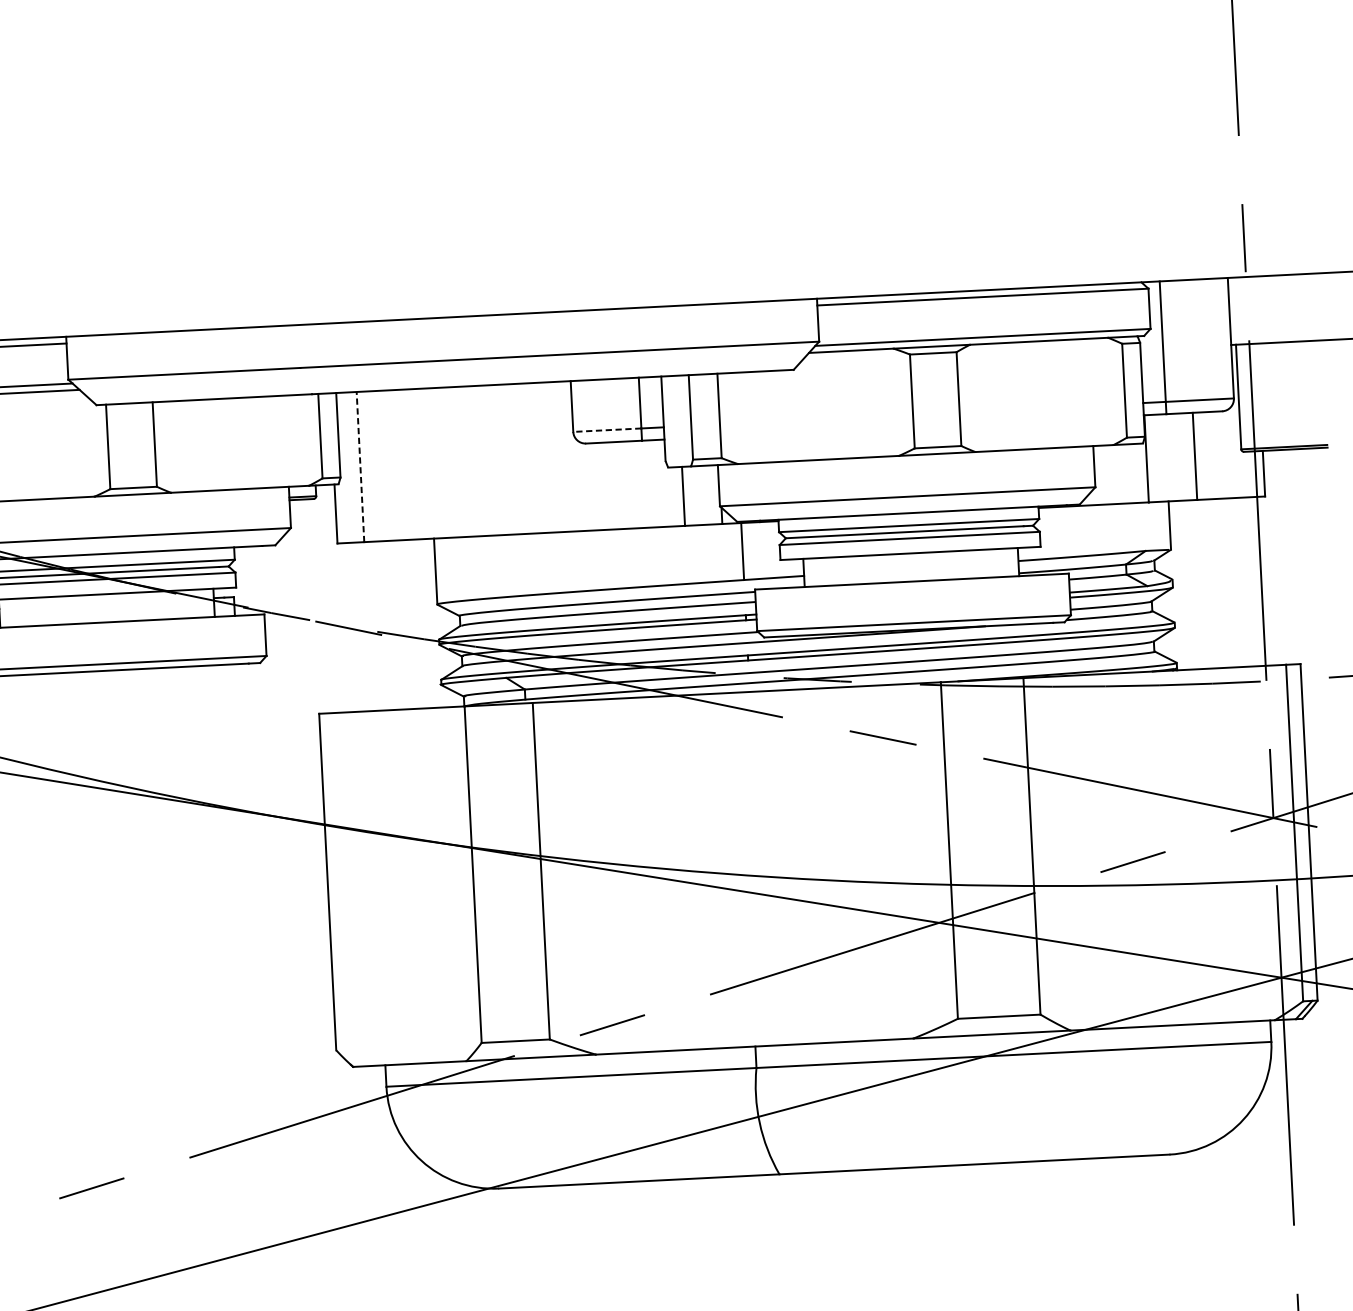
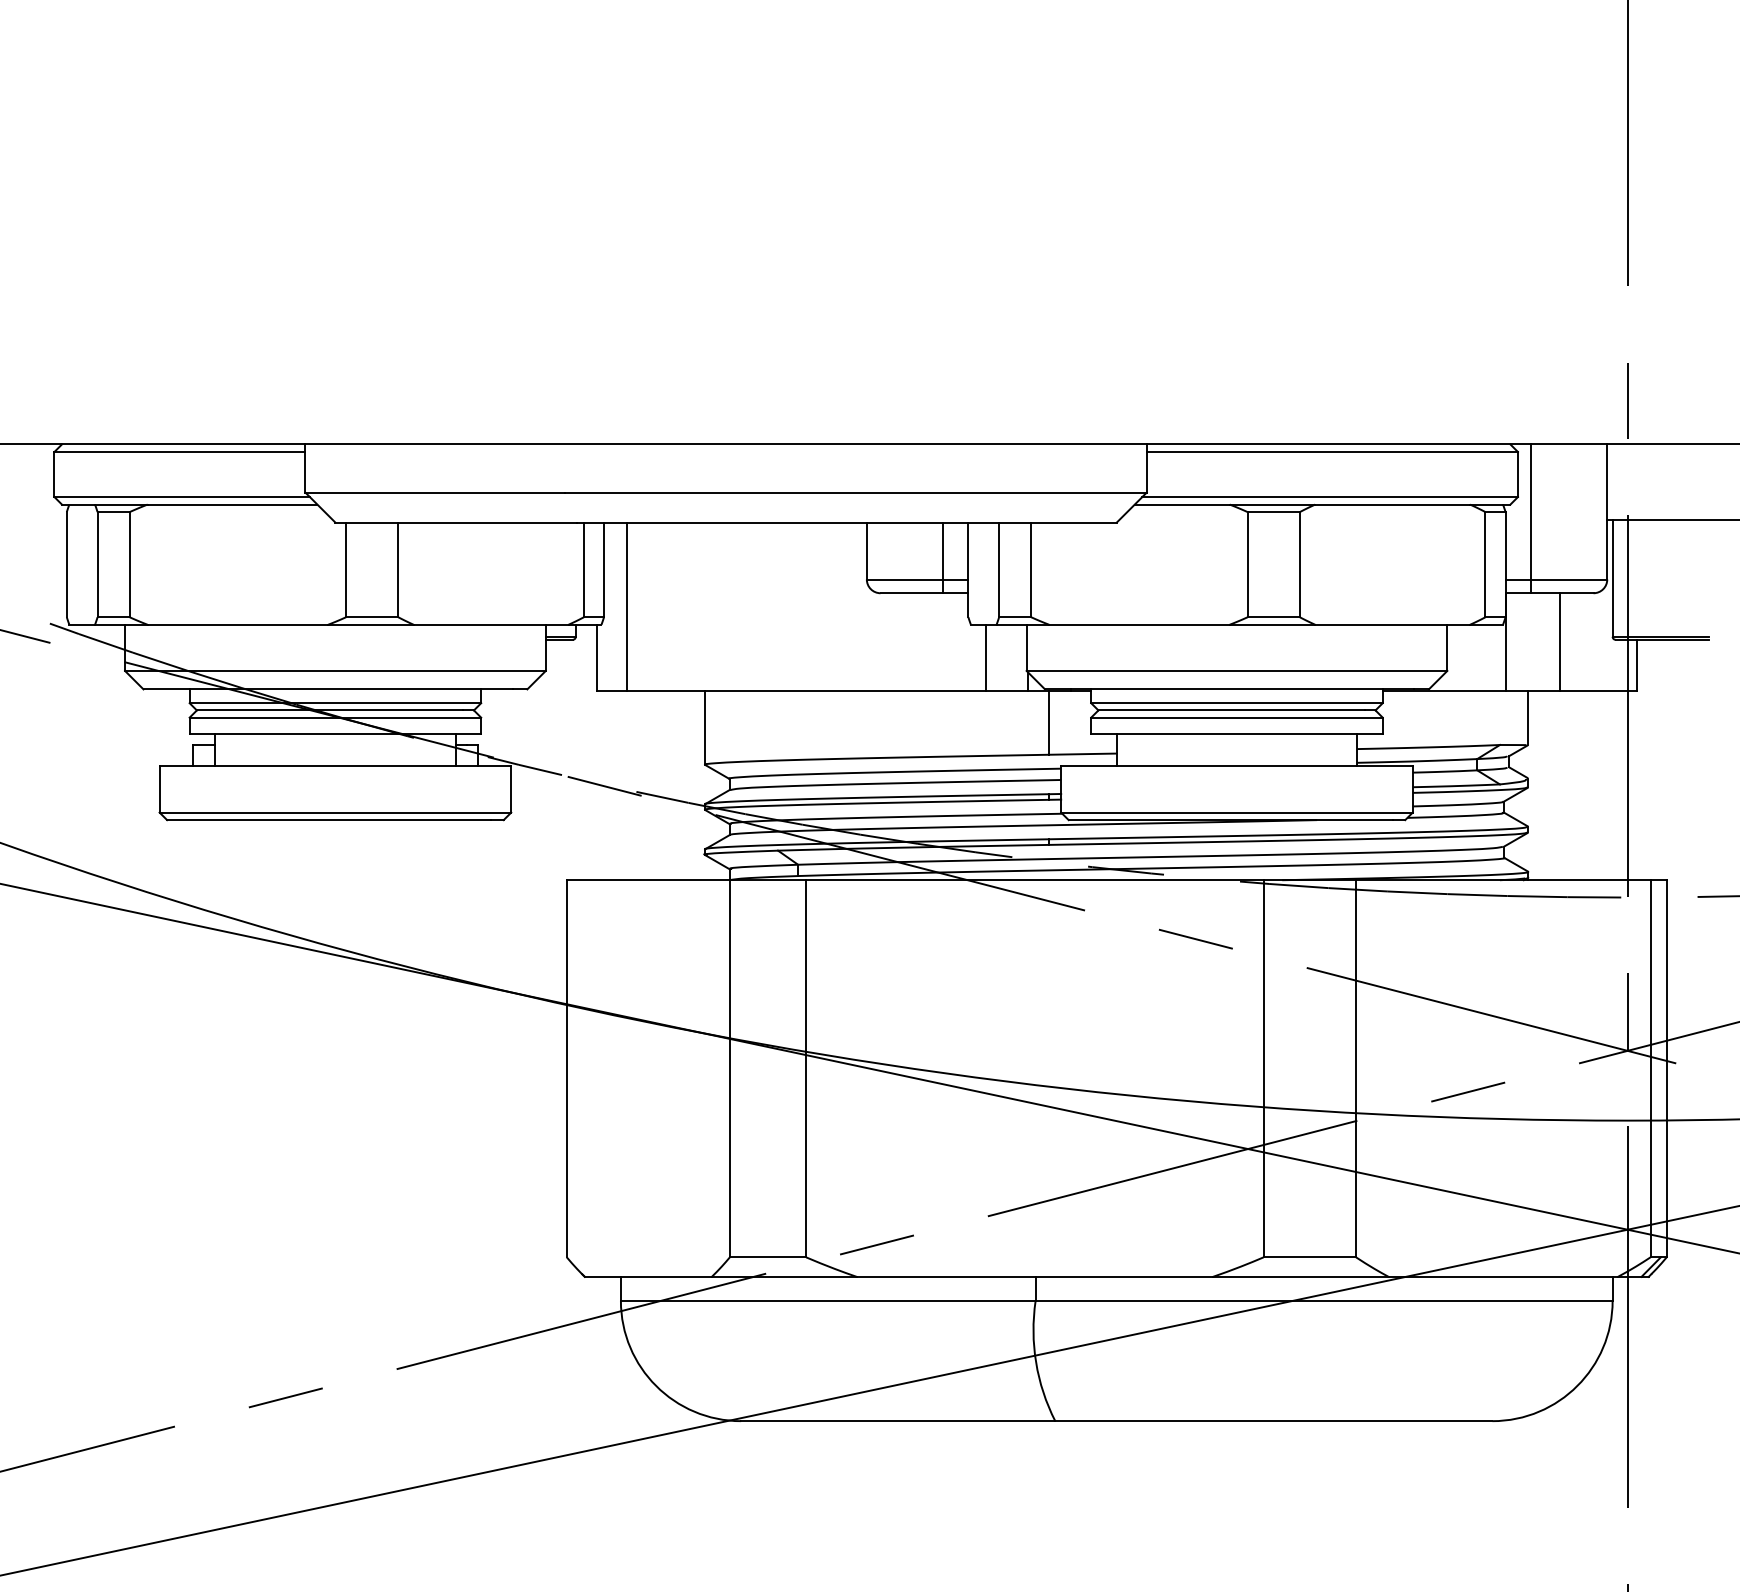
line: (606, 430) -> (904, 579), dashed -> solid
line: (360, 466) -> (626, 606), dashed -> solid

